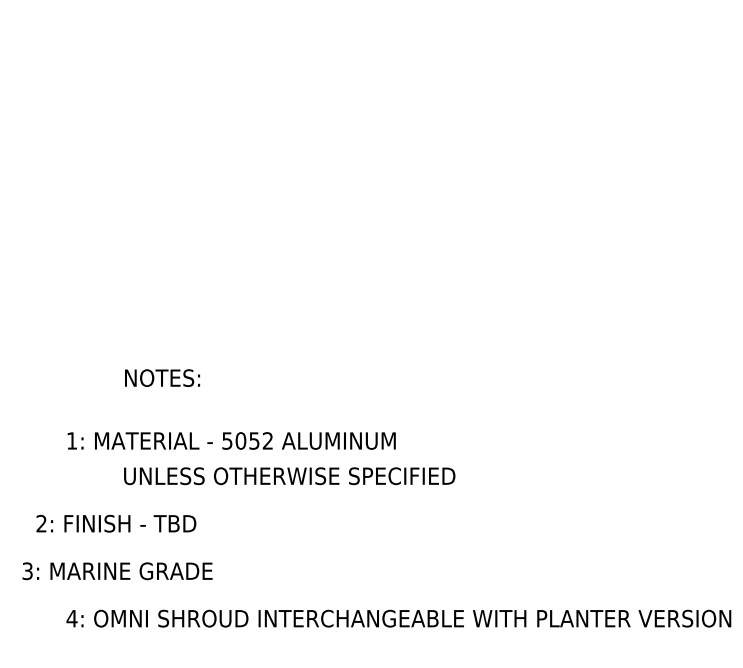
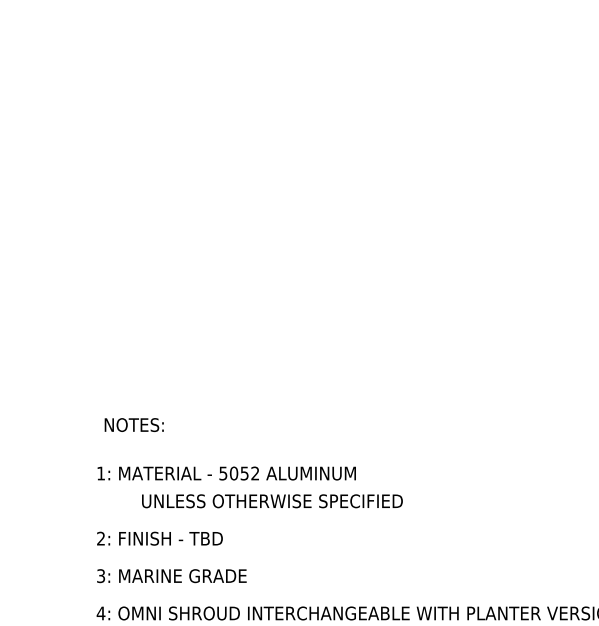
text: (161, 377) -> (133, 424), moved
text: (115, 523) -> (159, 538), moved
text: (117, 571) -> (171, 576), moved

